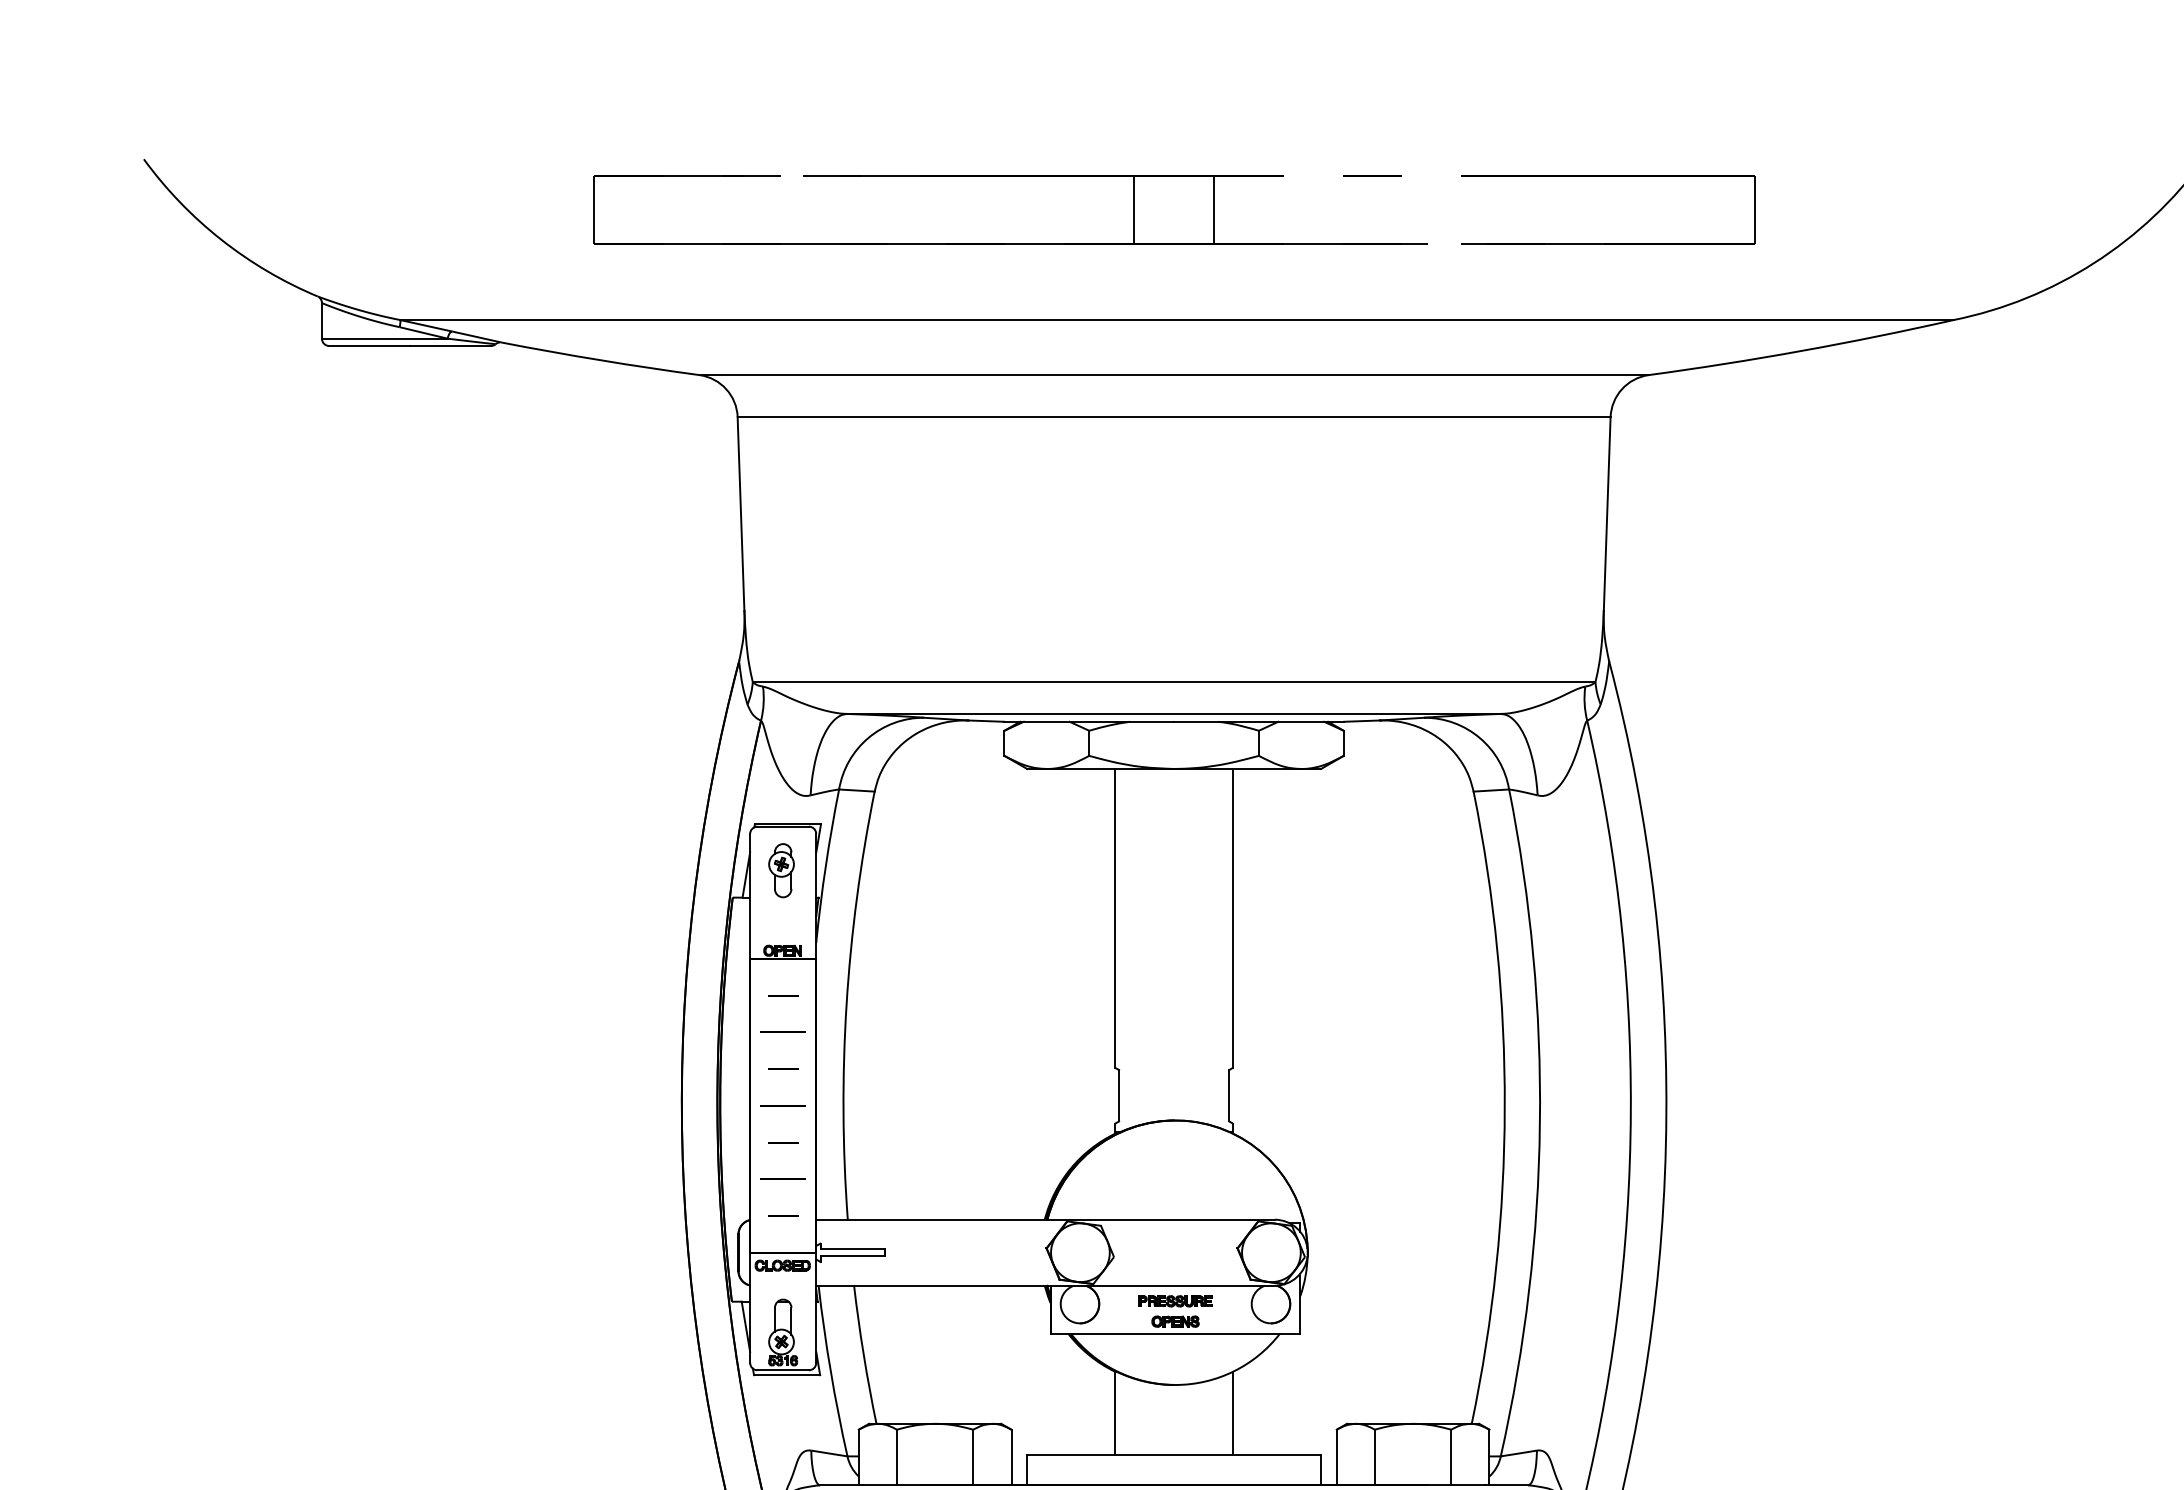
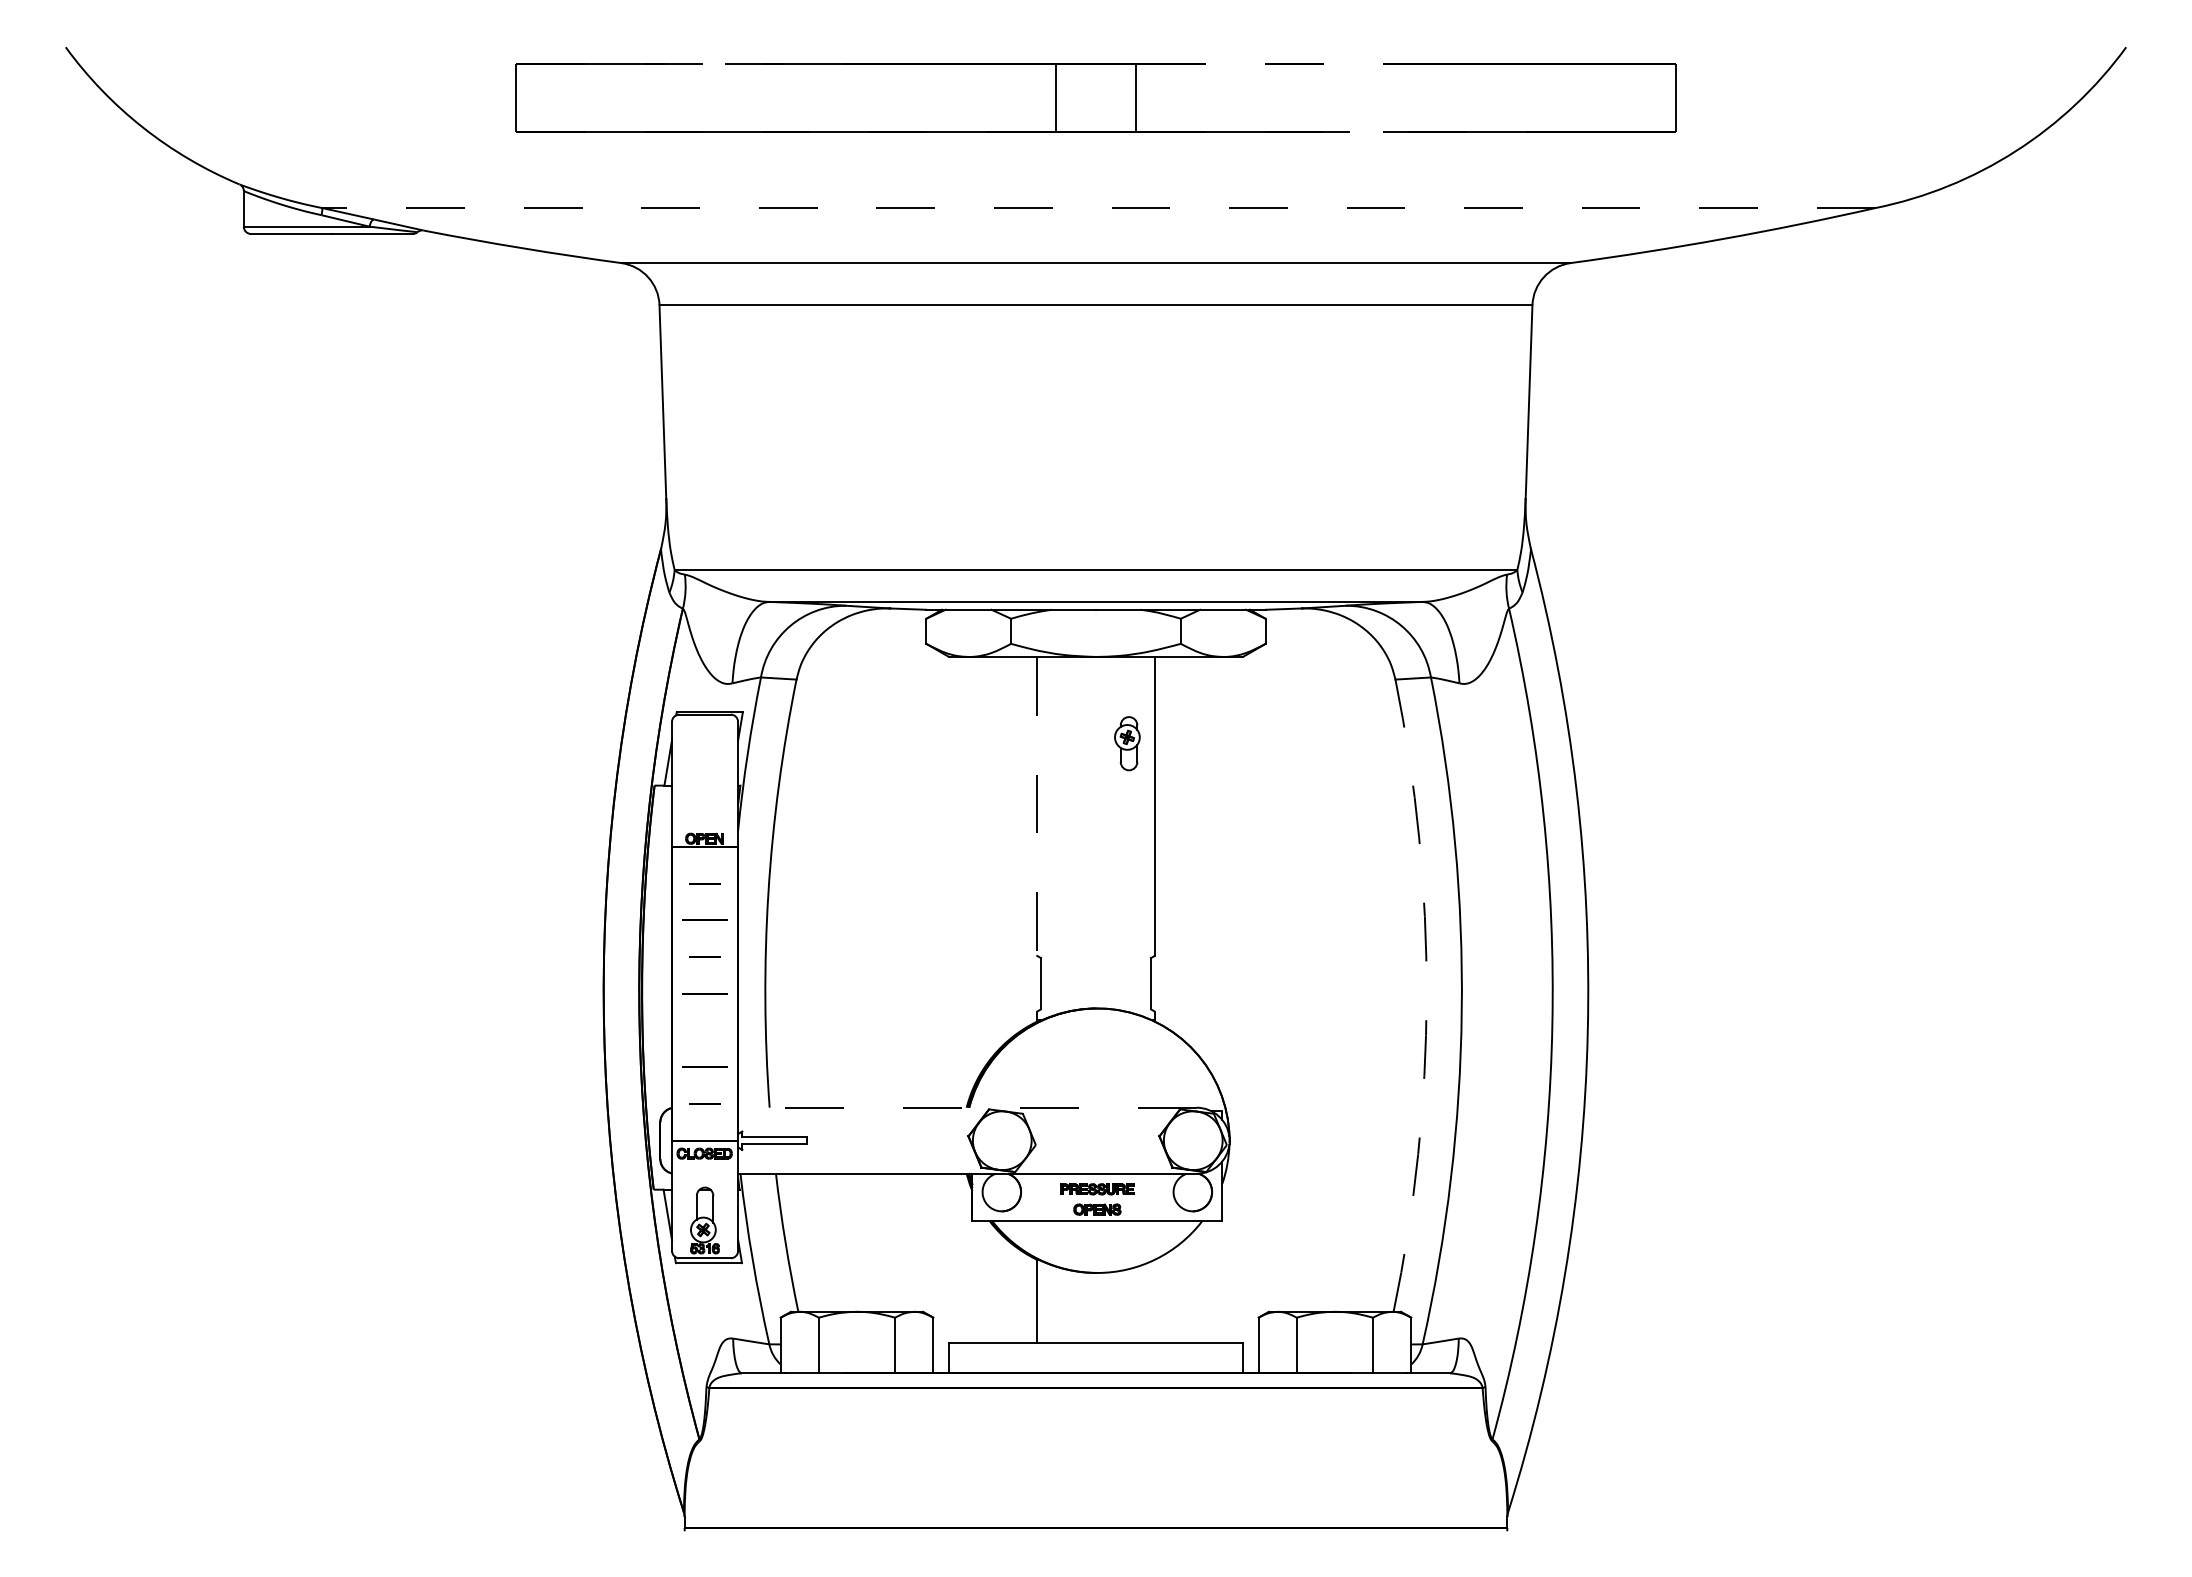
line: (1176, 320) -> (1098, 208), solid -> dashed
part: (781, 870) -> (1127, 743), moved
line: (1115, 918) -> (1037, 806), solid -> dashed
arc: (1504, 1107) -> (1426, 995), solid -> dashed
line: (782, 1142) -> (704, 1030), removed
line: (1044, 1219) -> (966, 1107), solid -> dashed
line: (1232, 1413) -> (1154, 1301), removed

